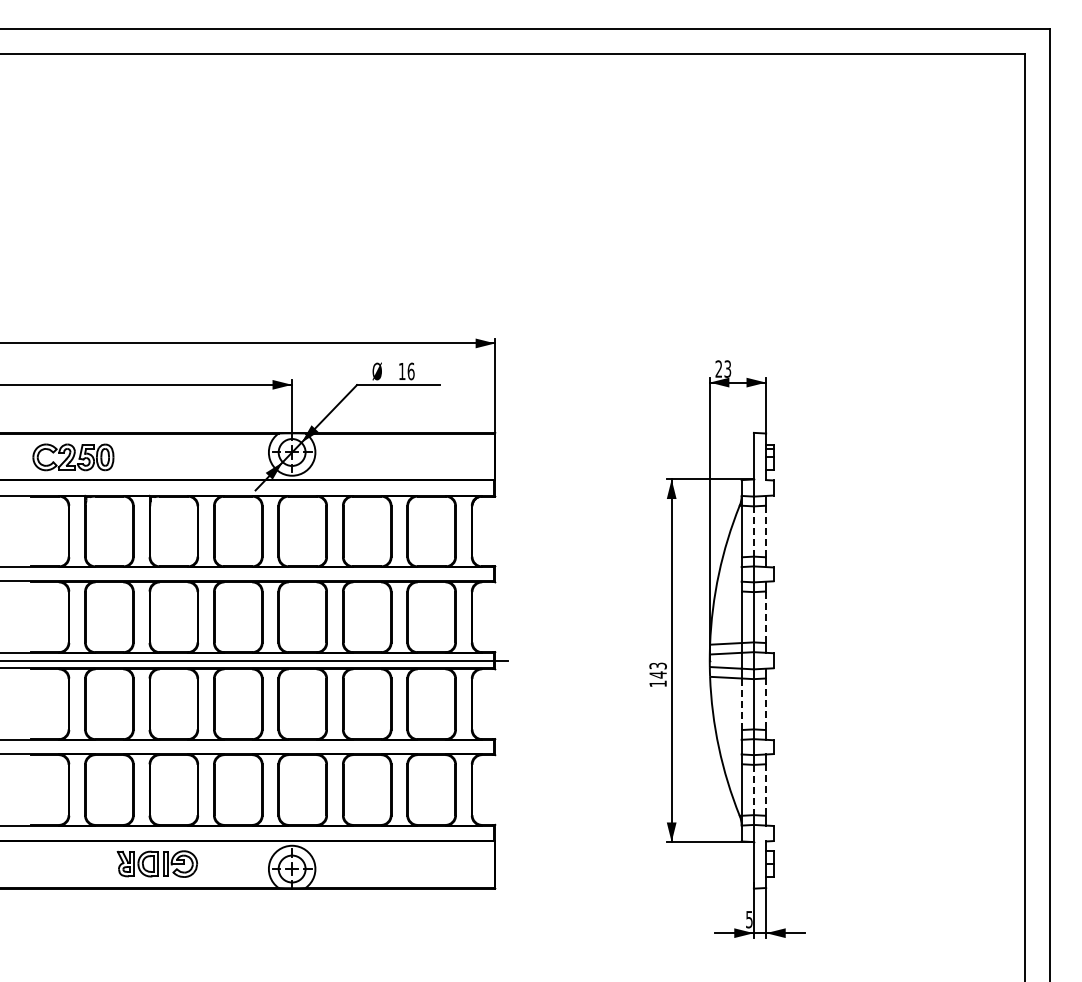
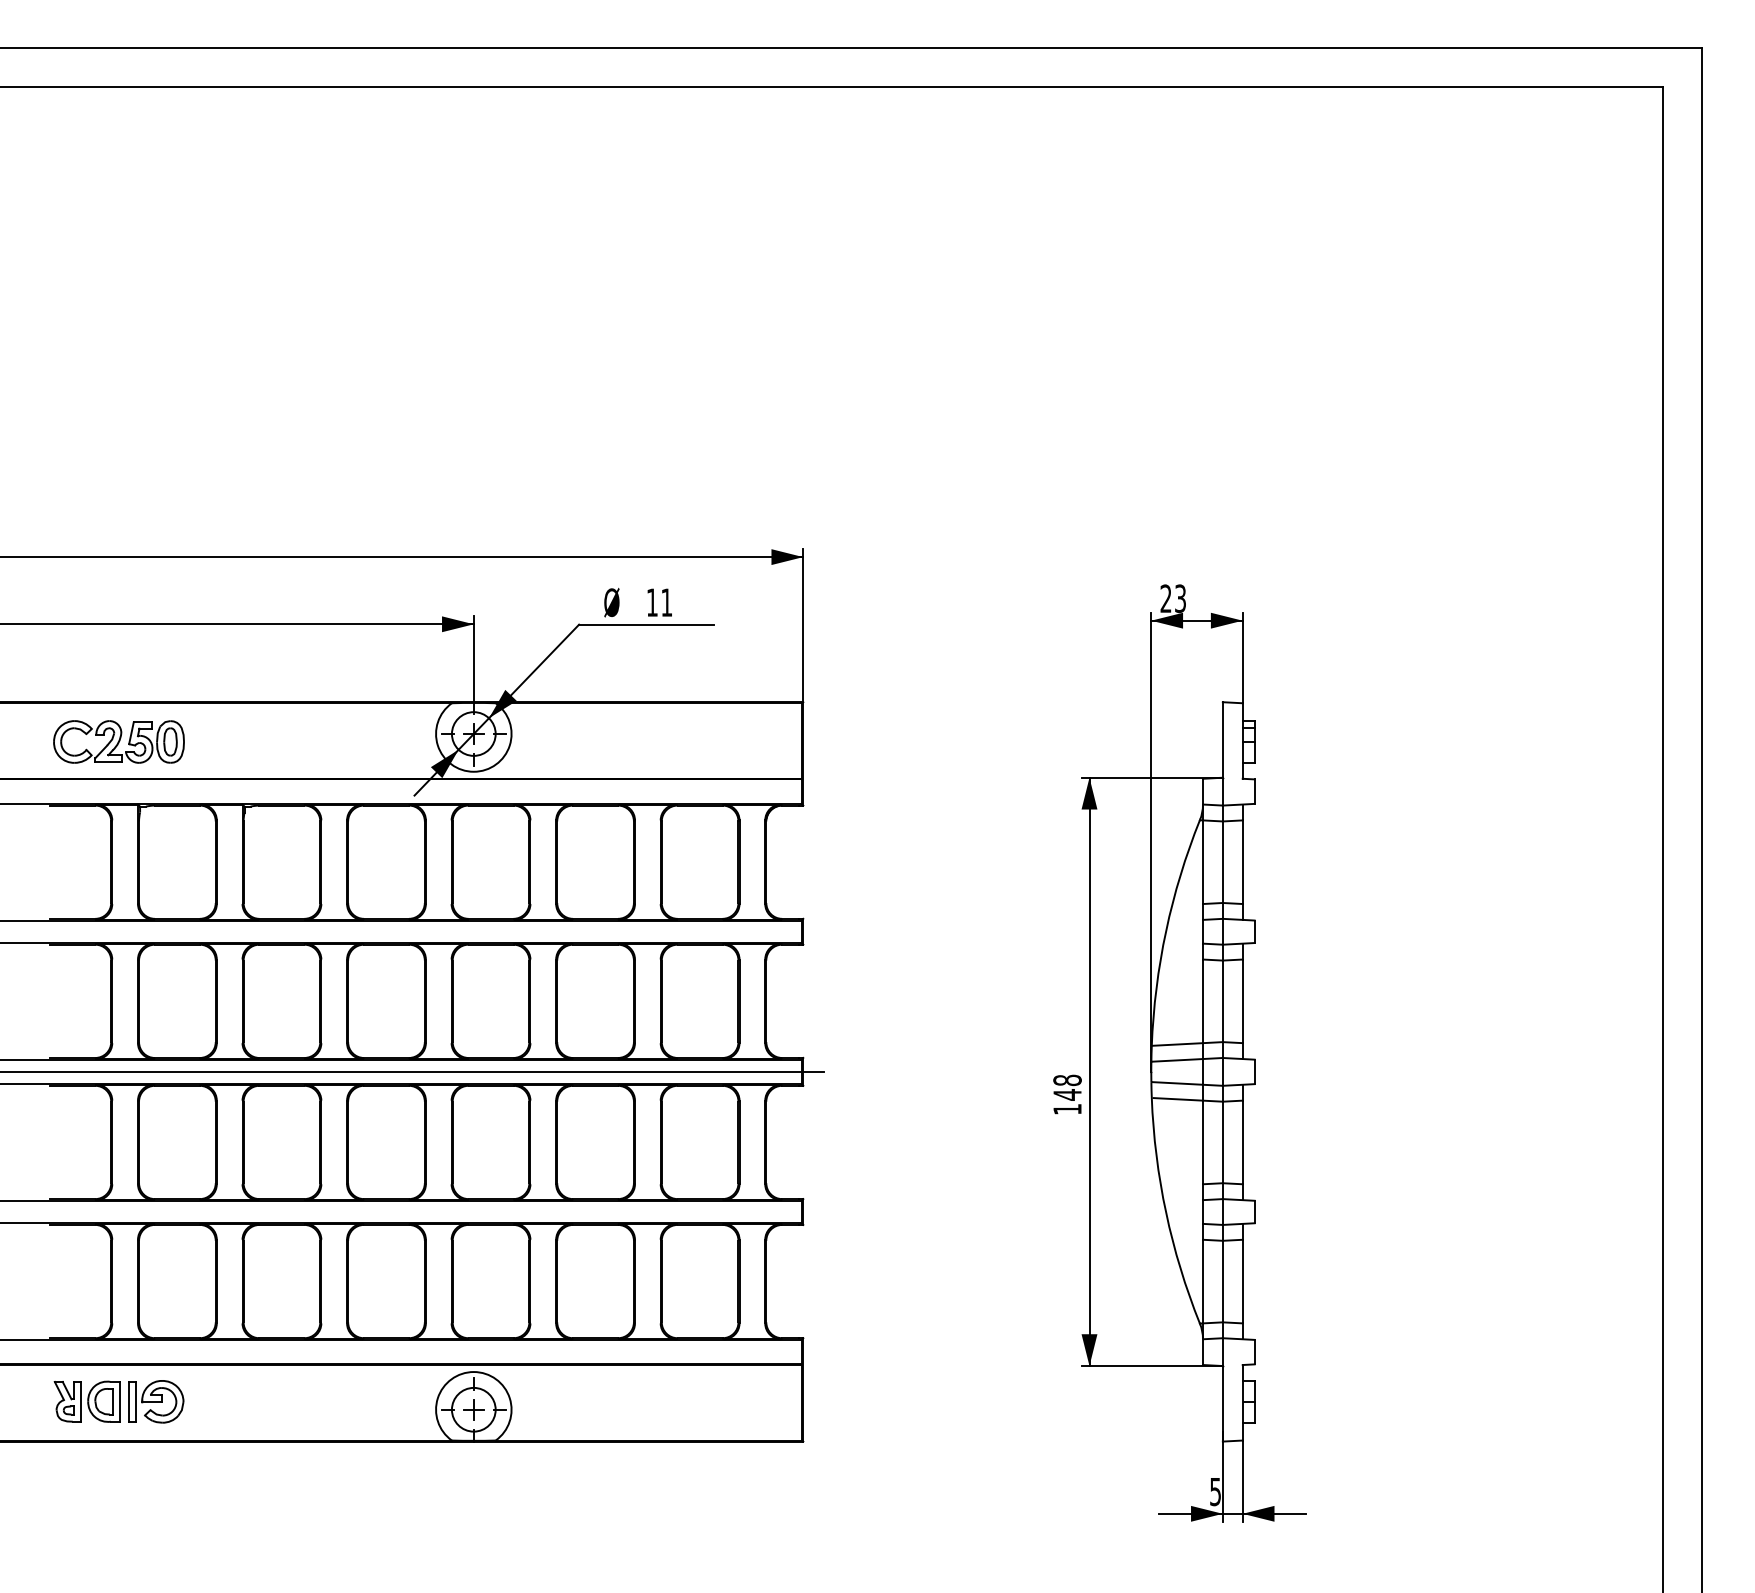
text: (410, 371) -> (665, 602), 16 -> 11
line: (766, 531) -> (1243, 862), dashed -> solid
line: (753, 532) -> (1222, 863), dashed -> solid
line: (766, 617) -> (1243, 1001), dashed -> solid
text: (657, 665) -> (1066, 1079), 143 -> 148
line: (741, 704) -> (1202, 1142), dashed -> solid
line: (766, 704) -> (1243, 1142), dashed -> solid
line: (753, 790) -> (1222, 1282), dashed -> solid
line: (766, 790) -> (1243, 1282), dashed -> solid
part: (157, 863) -> (119, 1400), moved

